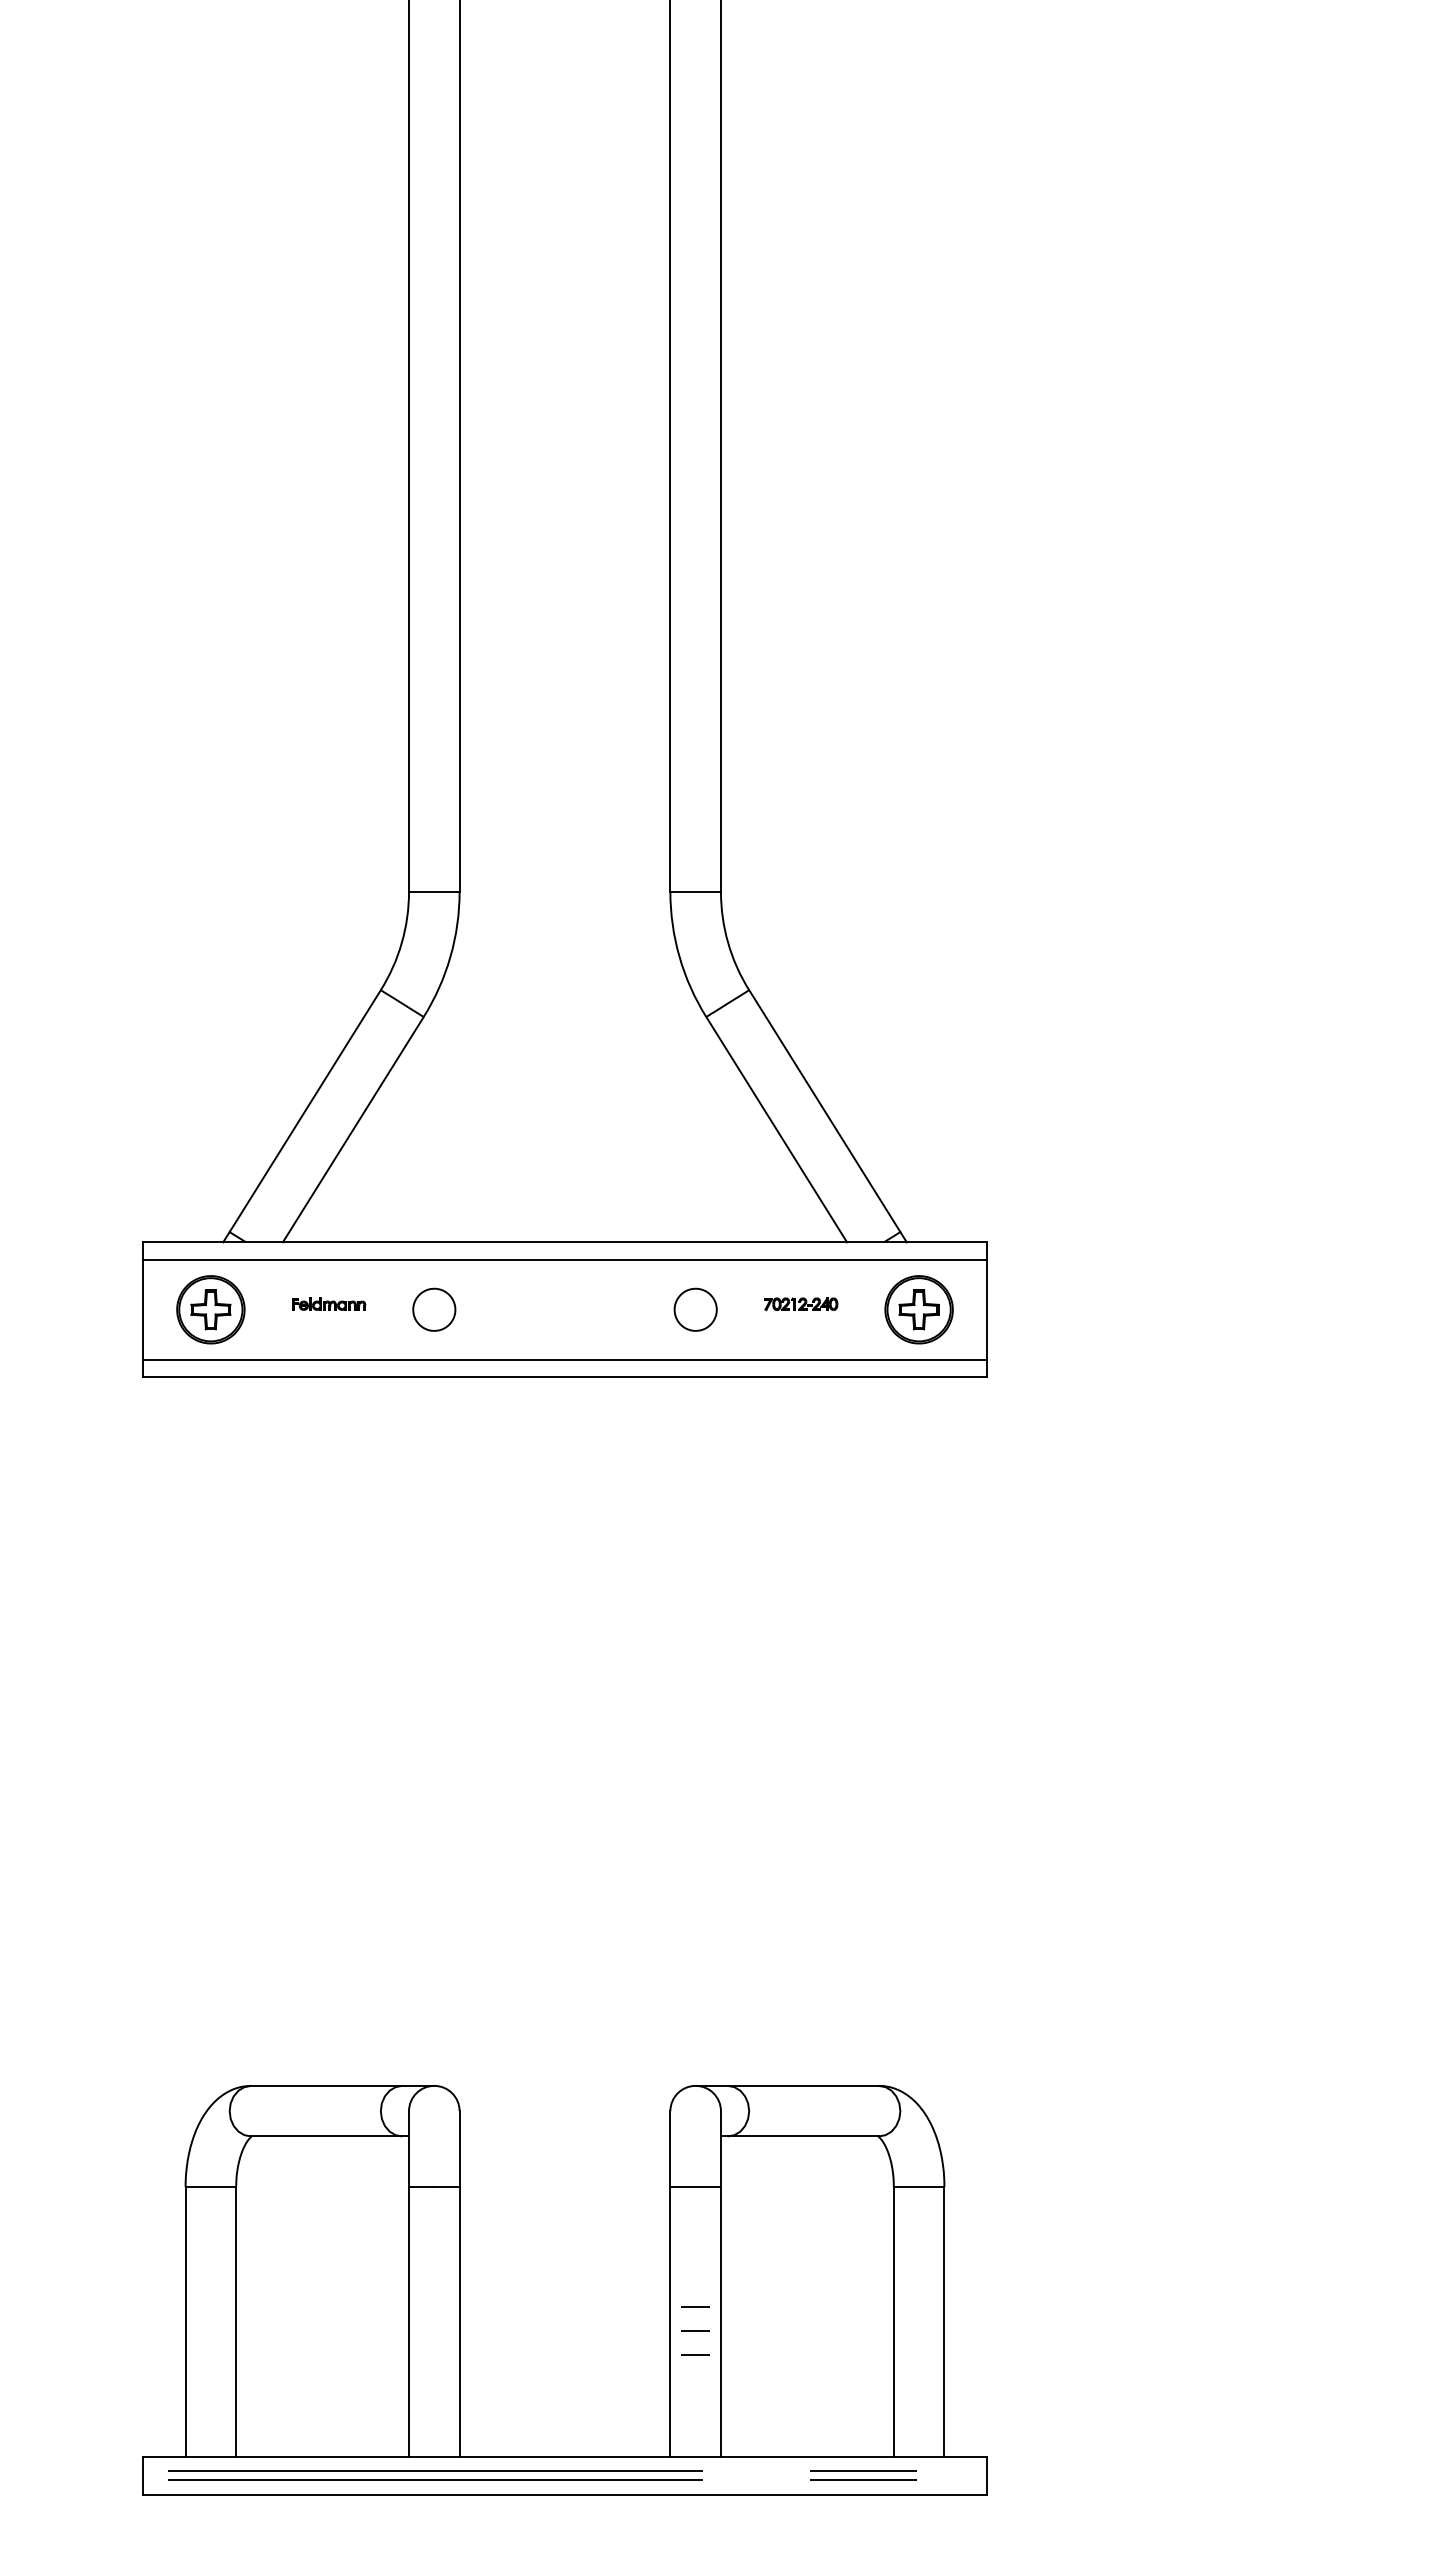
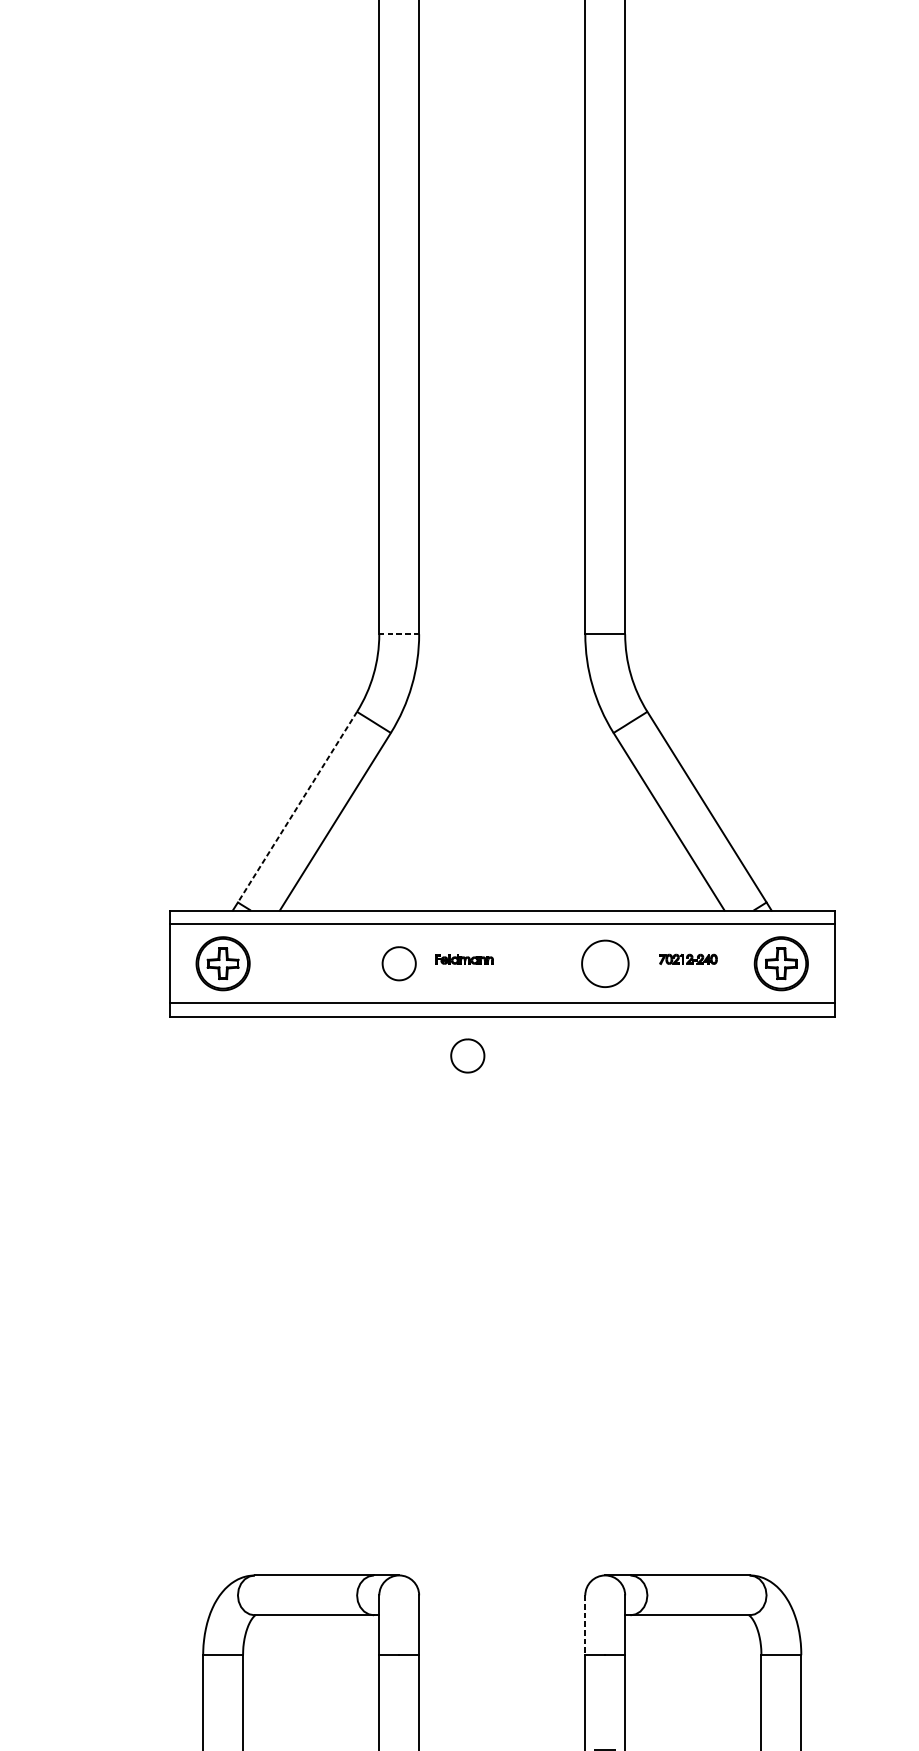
line: (433, 891) -> (398, 634), solid -> dashed
line: (305, 1111) -> (297, 807), solid -> dashed
part: (329, 1303) -> (464, 958), moved
part: (695, 1309) -> (605, 963), size x1.4
part: (521, 1426) -> (467, 1055), added
line: (670, 2149) -> (585, 1625), solid -> dashed

